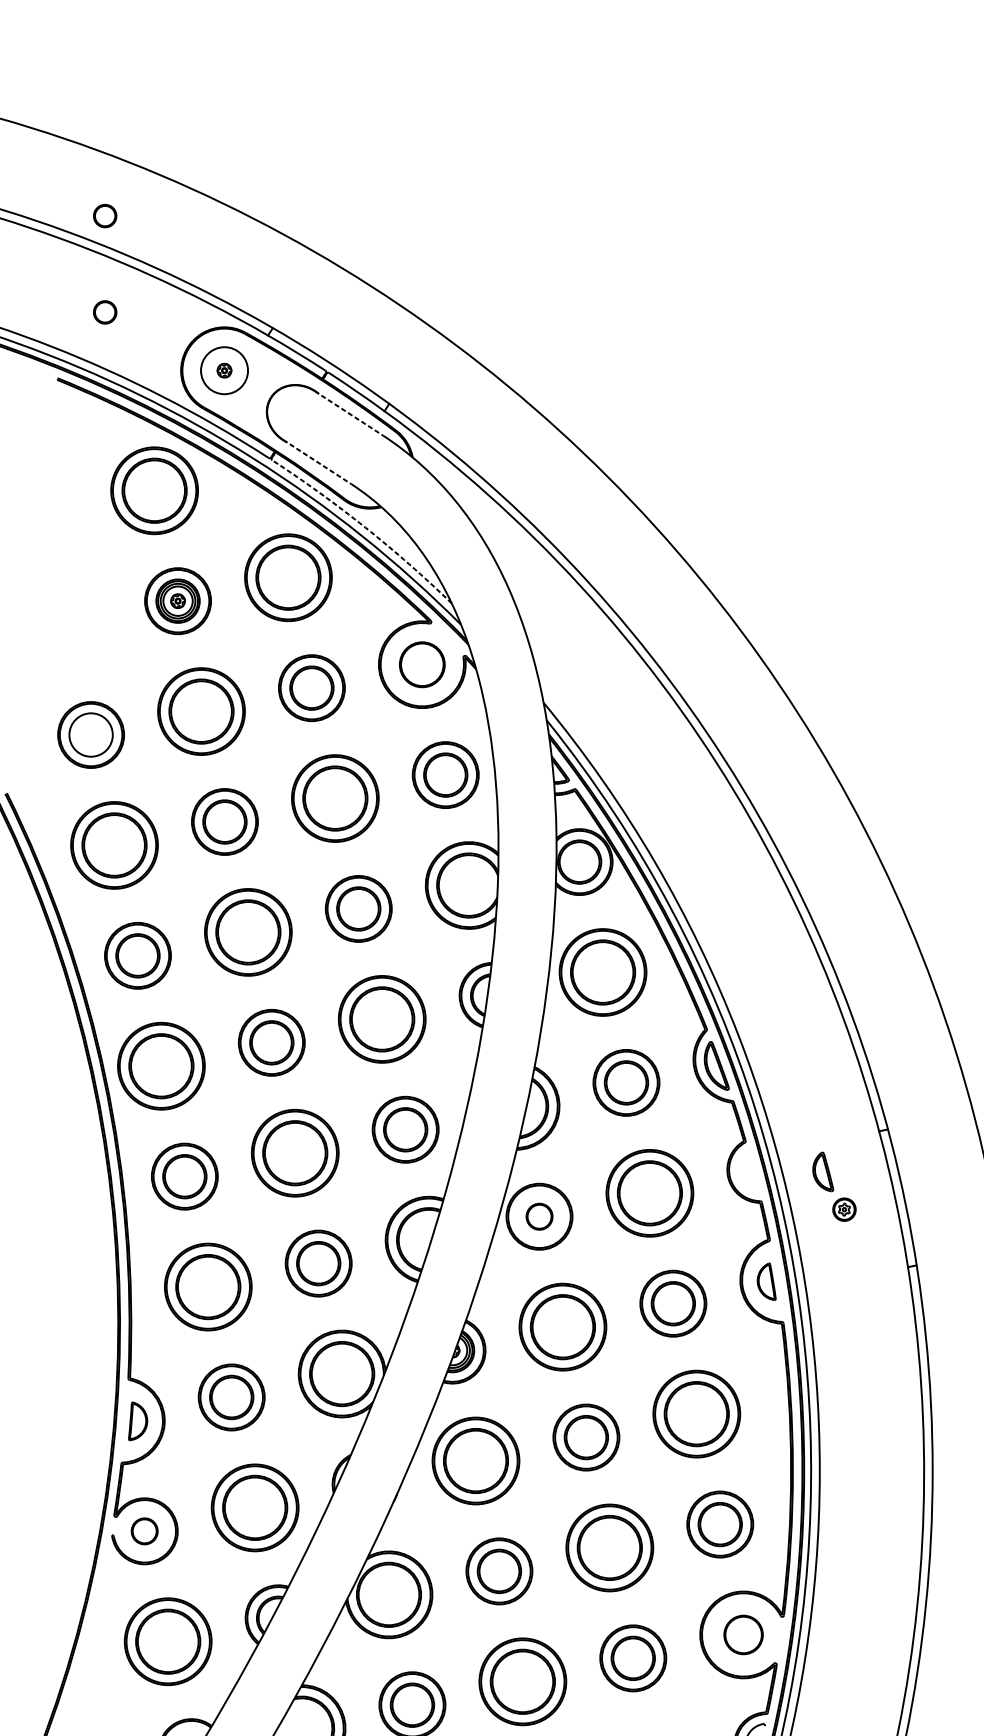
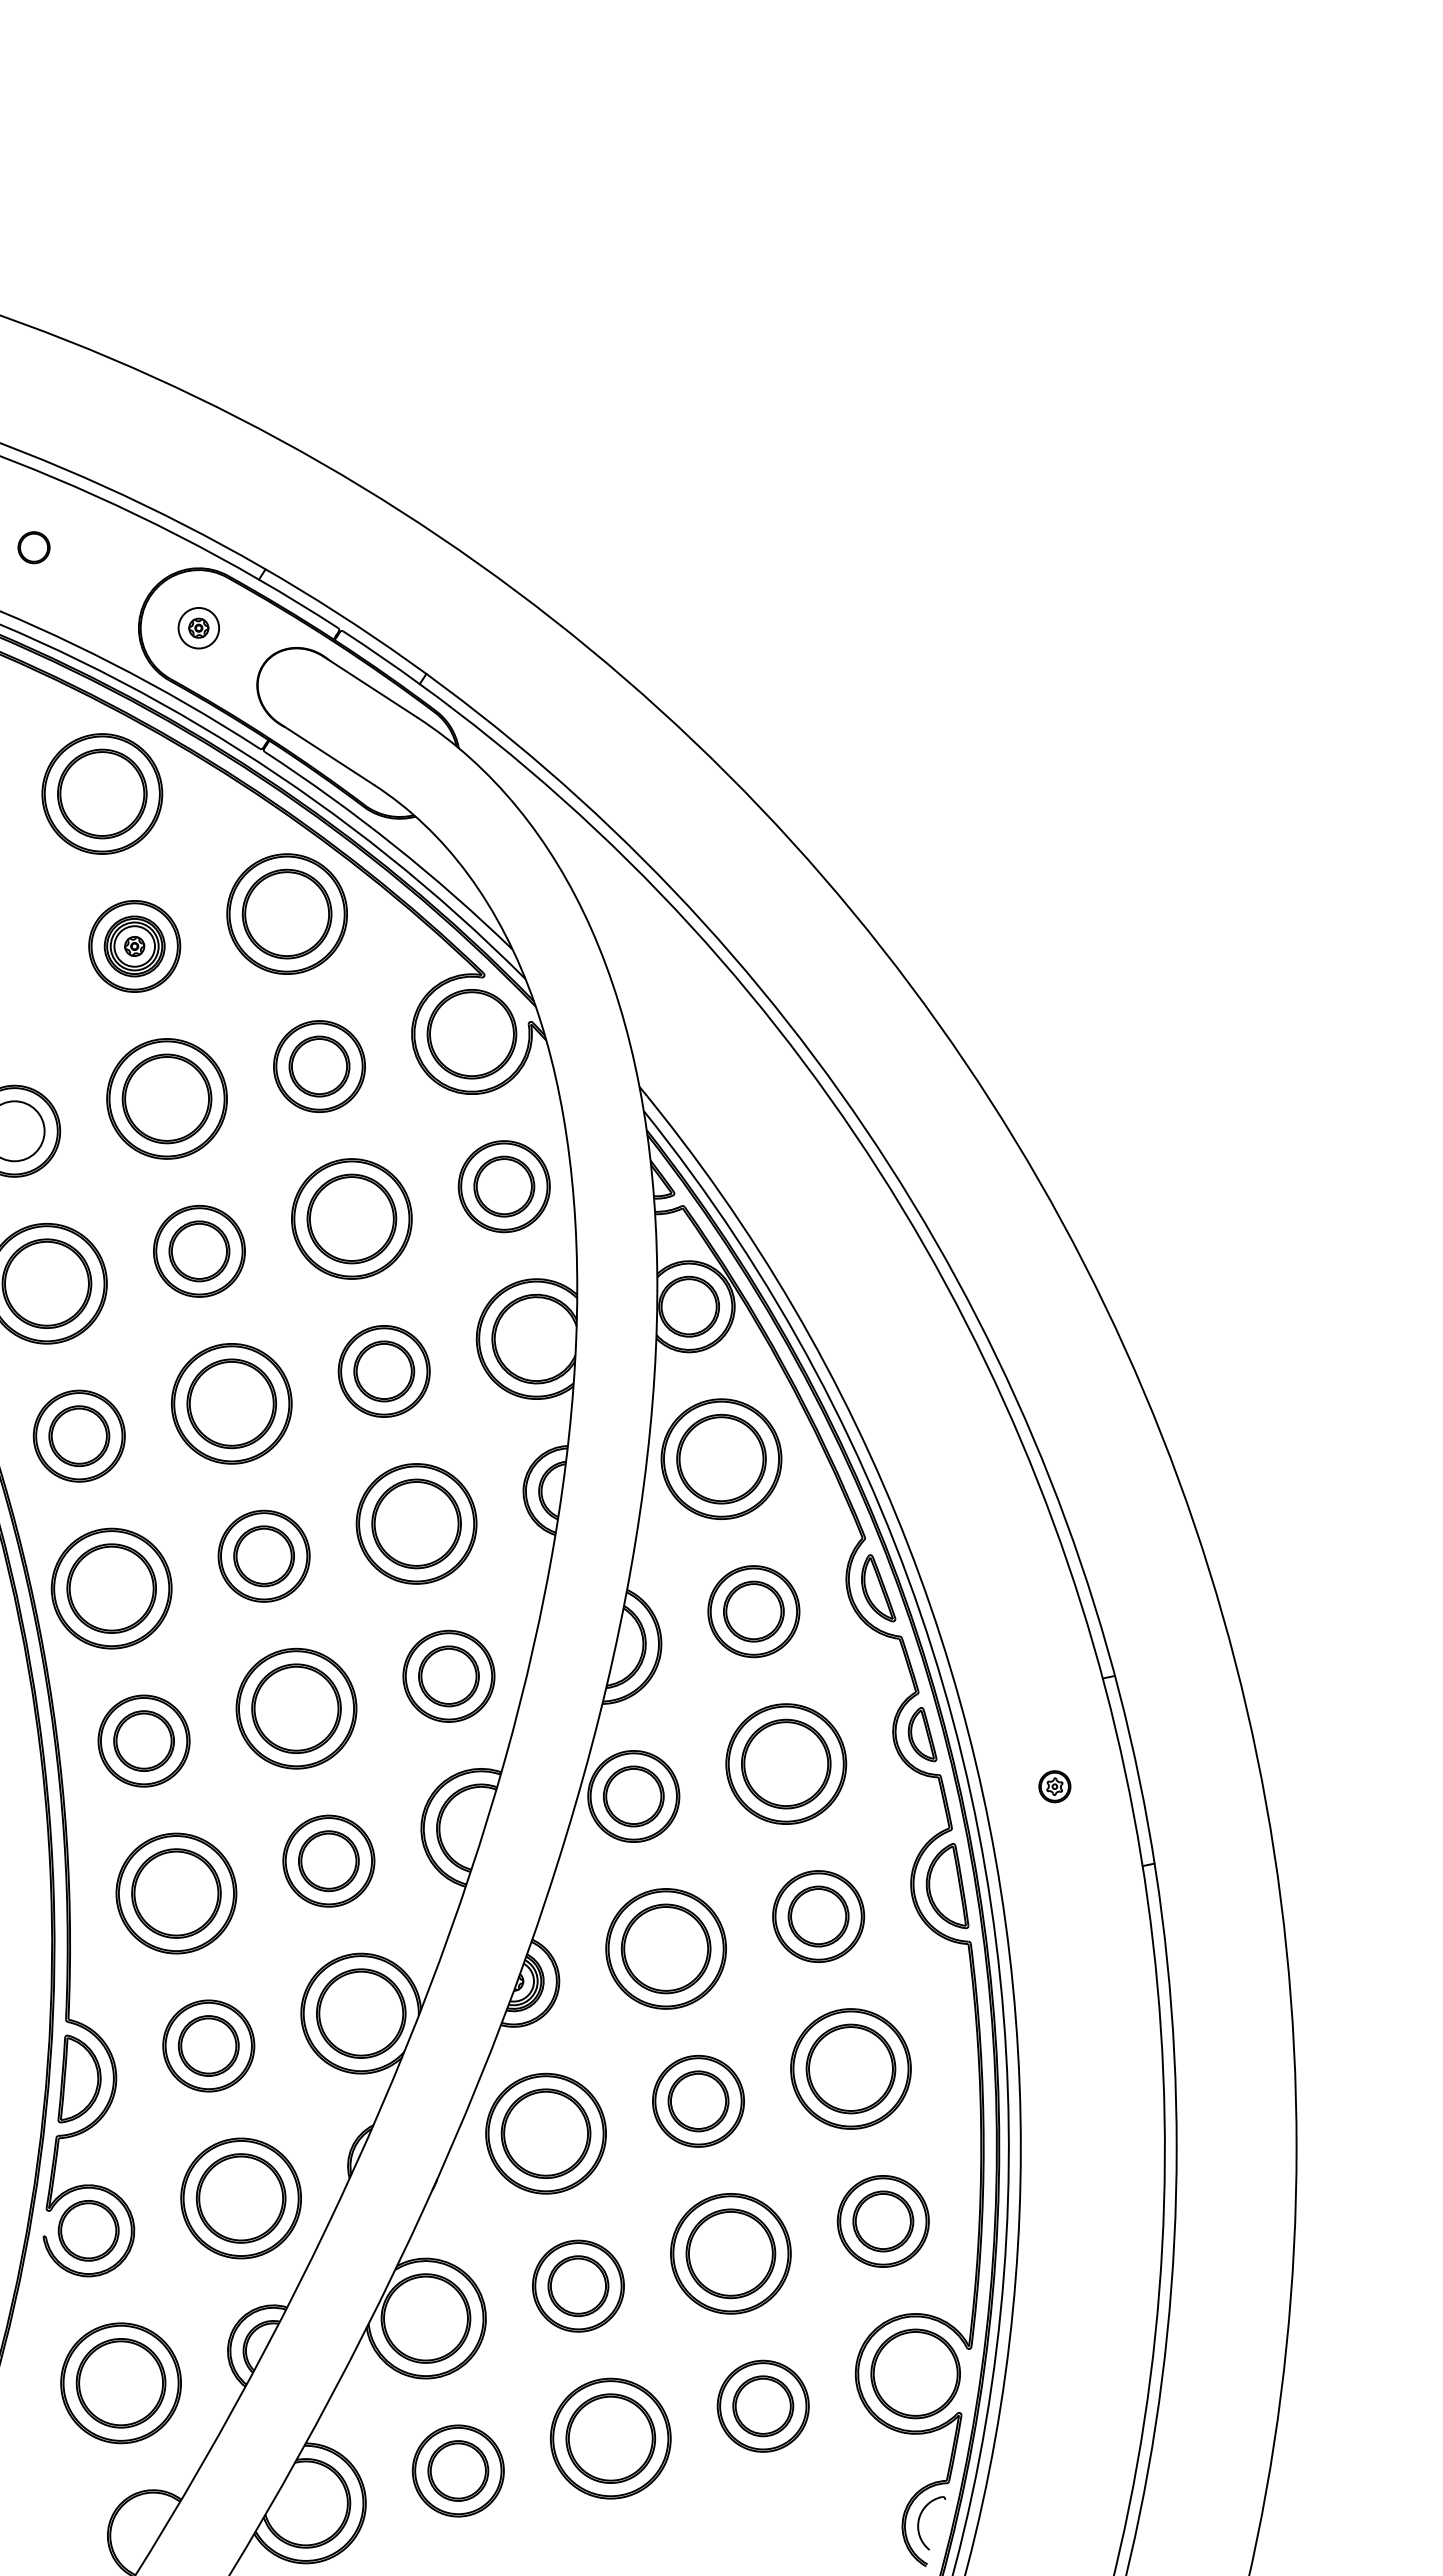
part: (104, 215) -> (33, 414), removed
circle: (224, 370) -> (198, 627), size x0.62
line: (349, 413) -> (371, 687), dashed -> solid
line: (317, 462) -> (327, 754), dashed -> solid
arc: (365, 527) -> (393, 844), dashed -> solid
part: (421, 664) -> (471, 1034), size x1.43
part: (823, 1171) -> (922, 1734), moved
part: (539, 1216) -> (633, 1796), size x1.67
part: (766, 1281) -> (947, 1886), size x1.67
part: (138, 1420) -> (79, 2078), size x1.67
part: (144, 1531) -> (88, 2230), size x1.67
part: (743, 1634) -> (915, 2373), size x1.67

